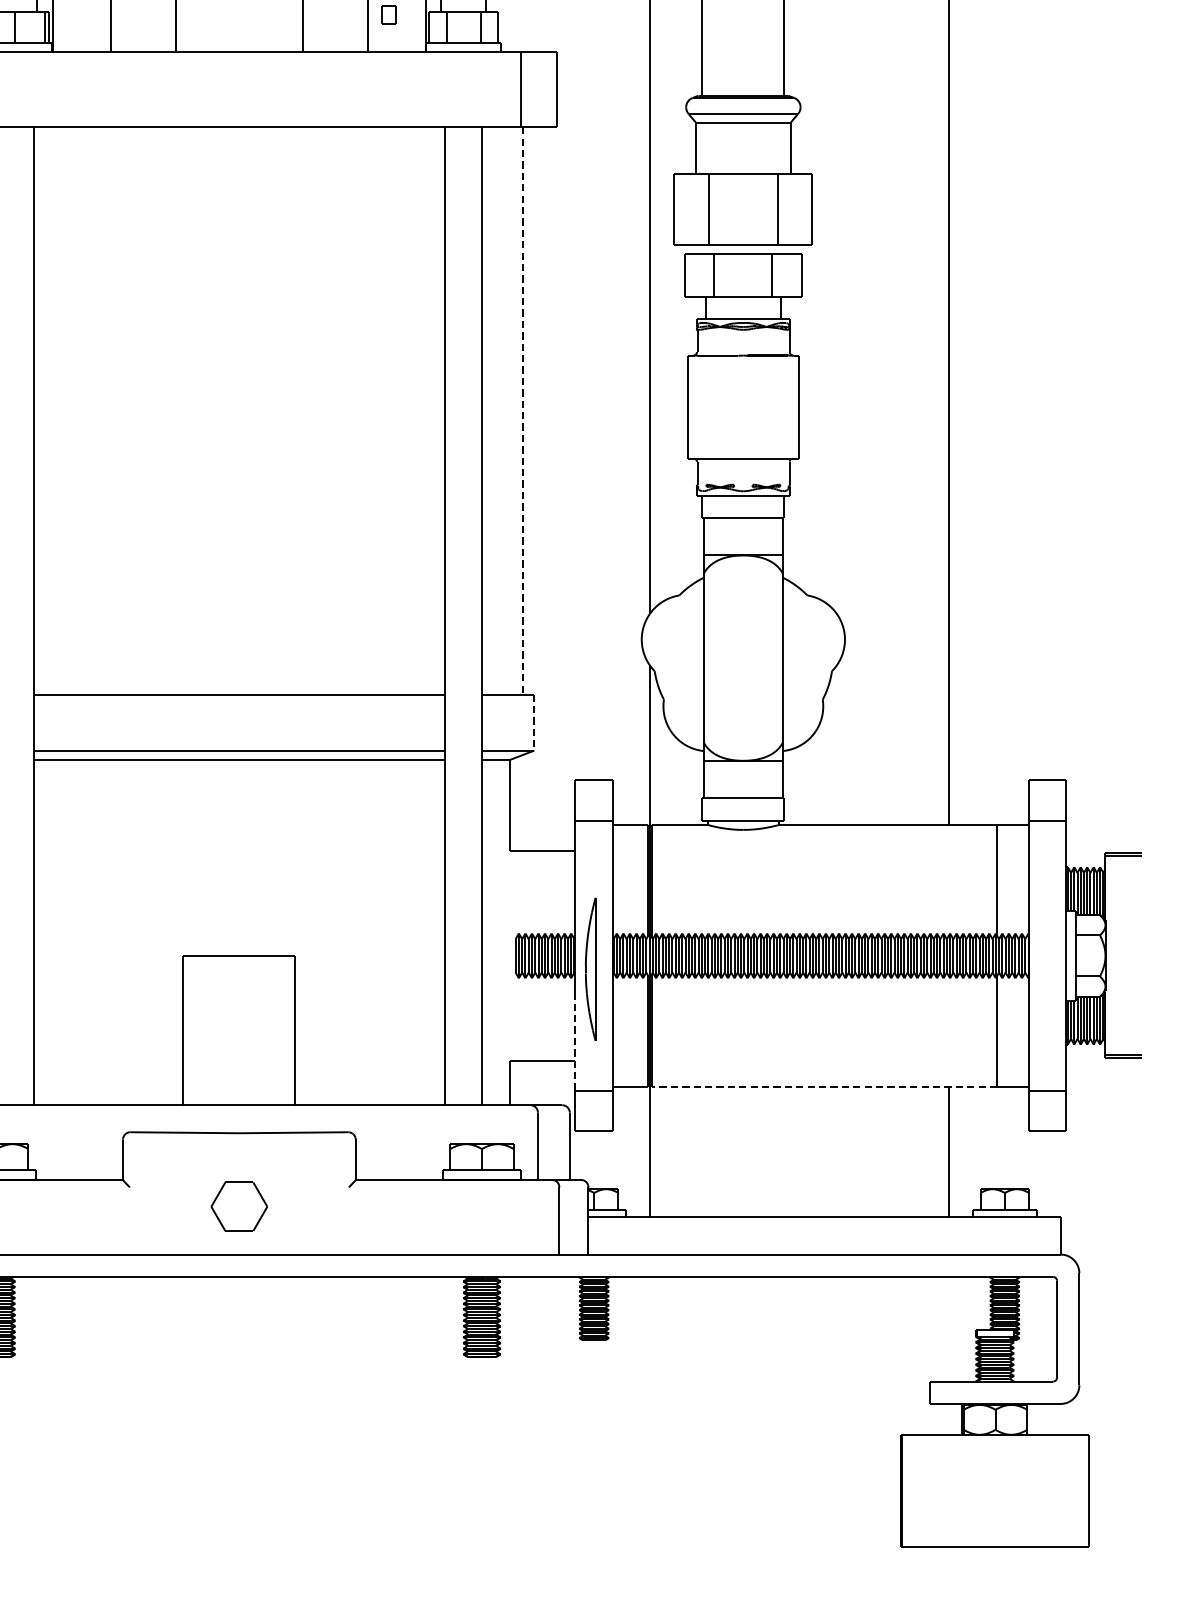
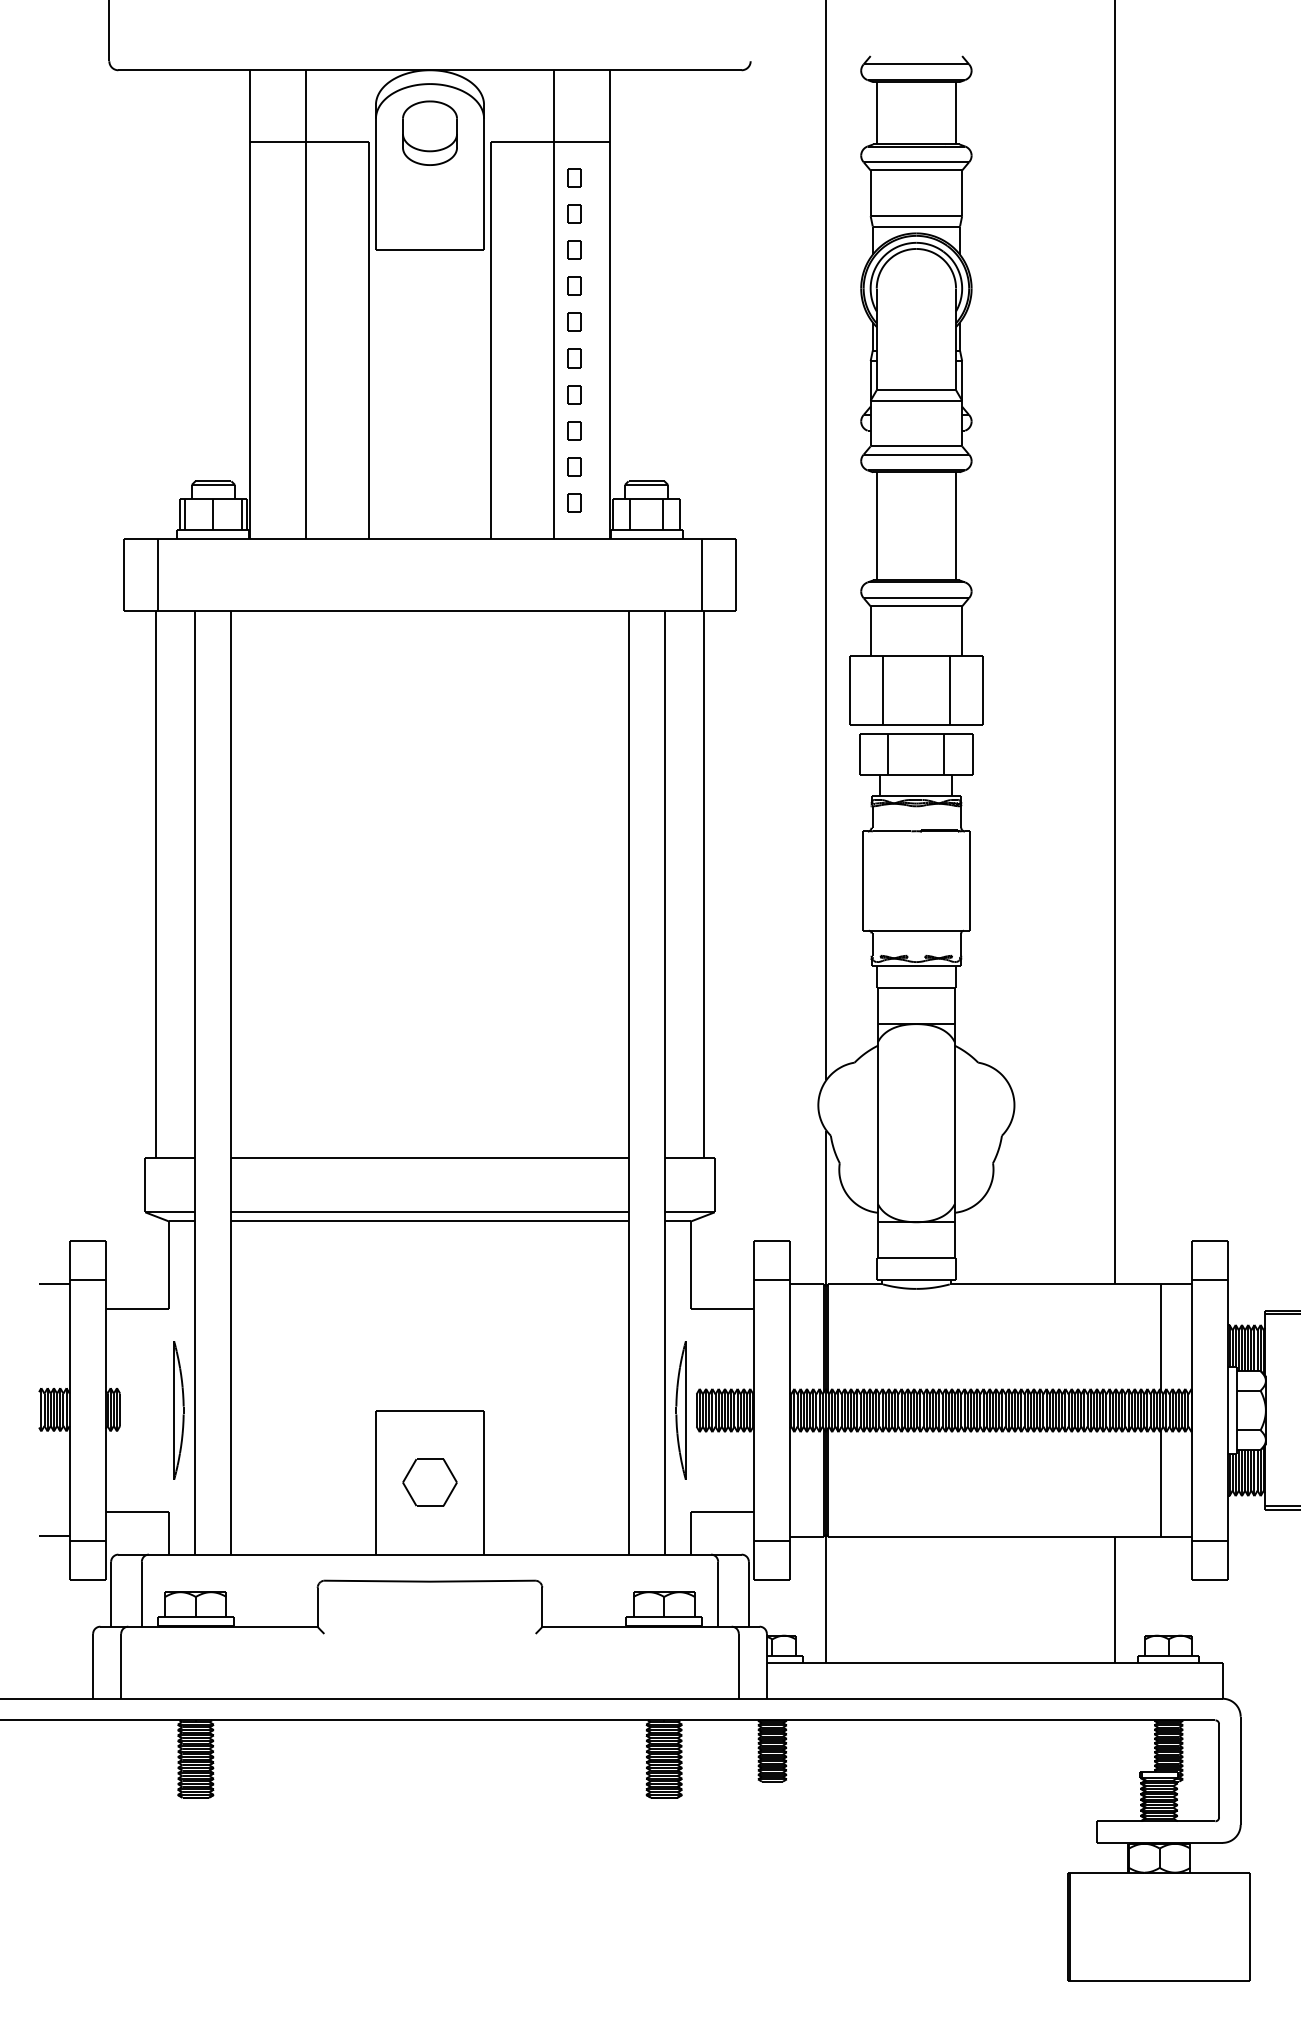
line: (522, 410) -> (703, 884), dashed -> solid
line: (534, 722) -> (714, 1185), dashed -> solid
part: (590, 969) -> (680, 1410), moved
line: (575, 1043) -> (754, 1495), dashed -> solid
line: (824, 1086) -> (994, 1536), dashed -> solid
part: (238, 1206) -> (429, 1482), moved

